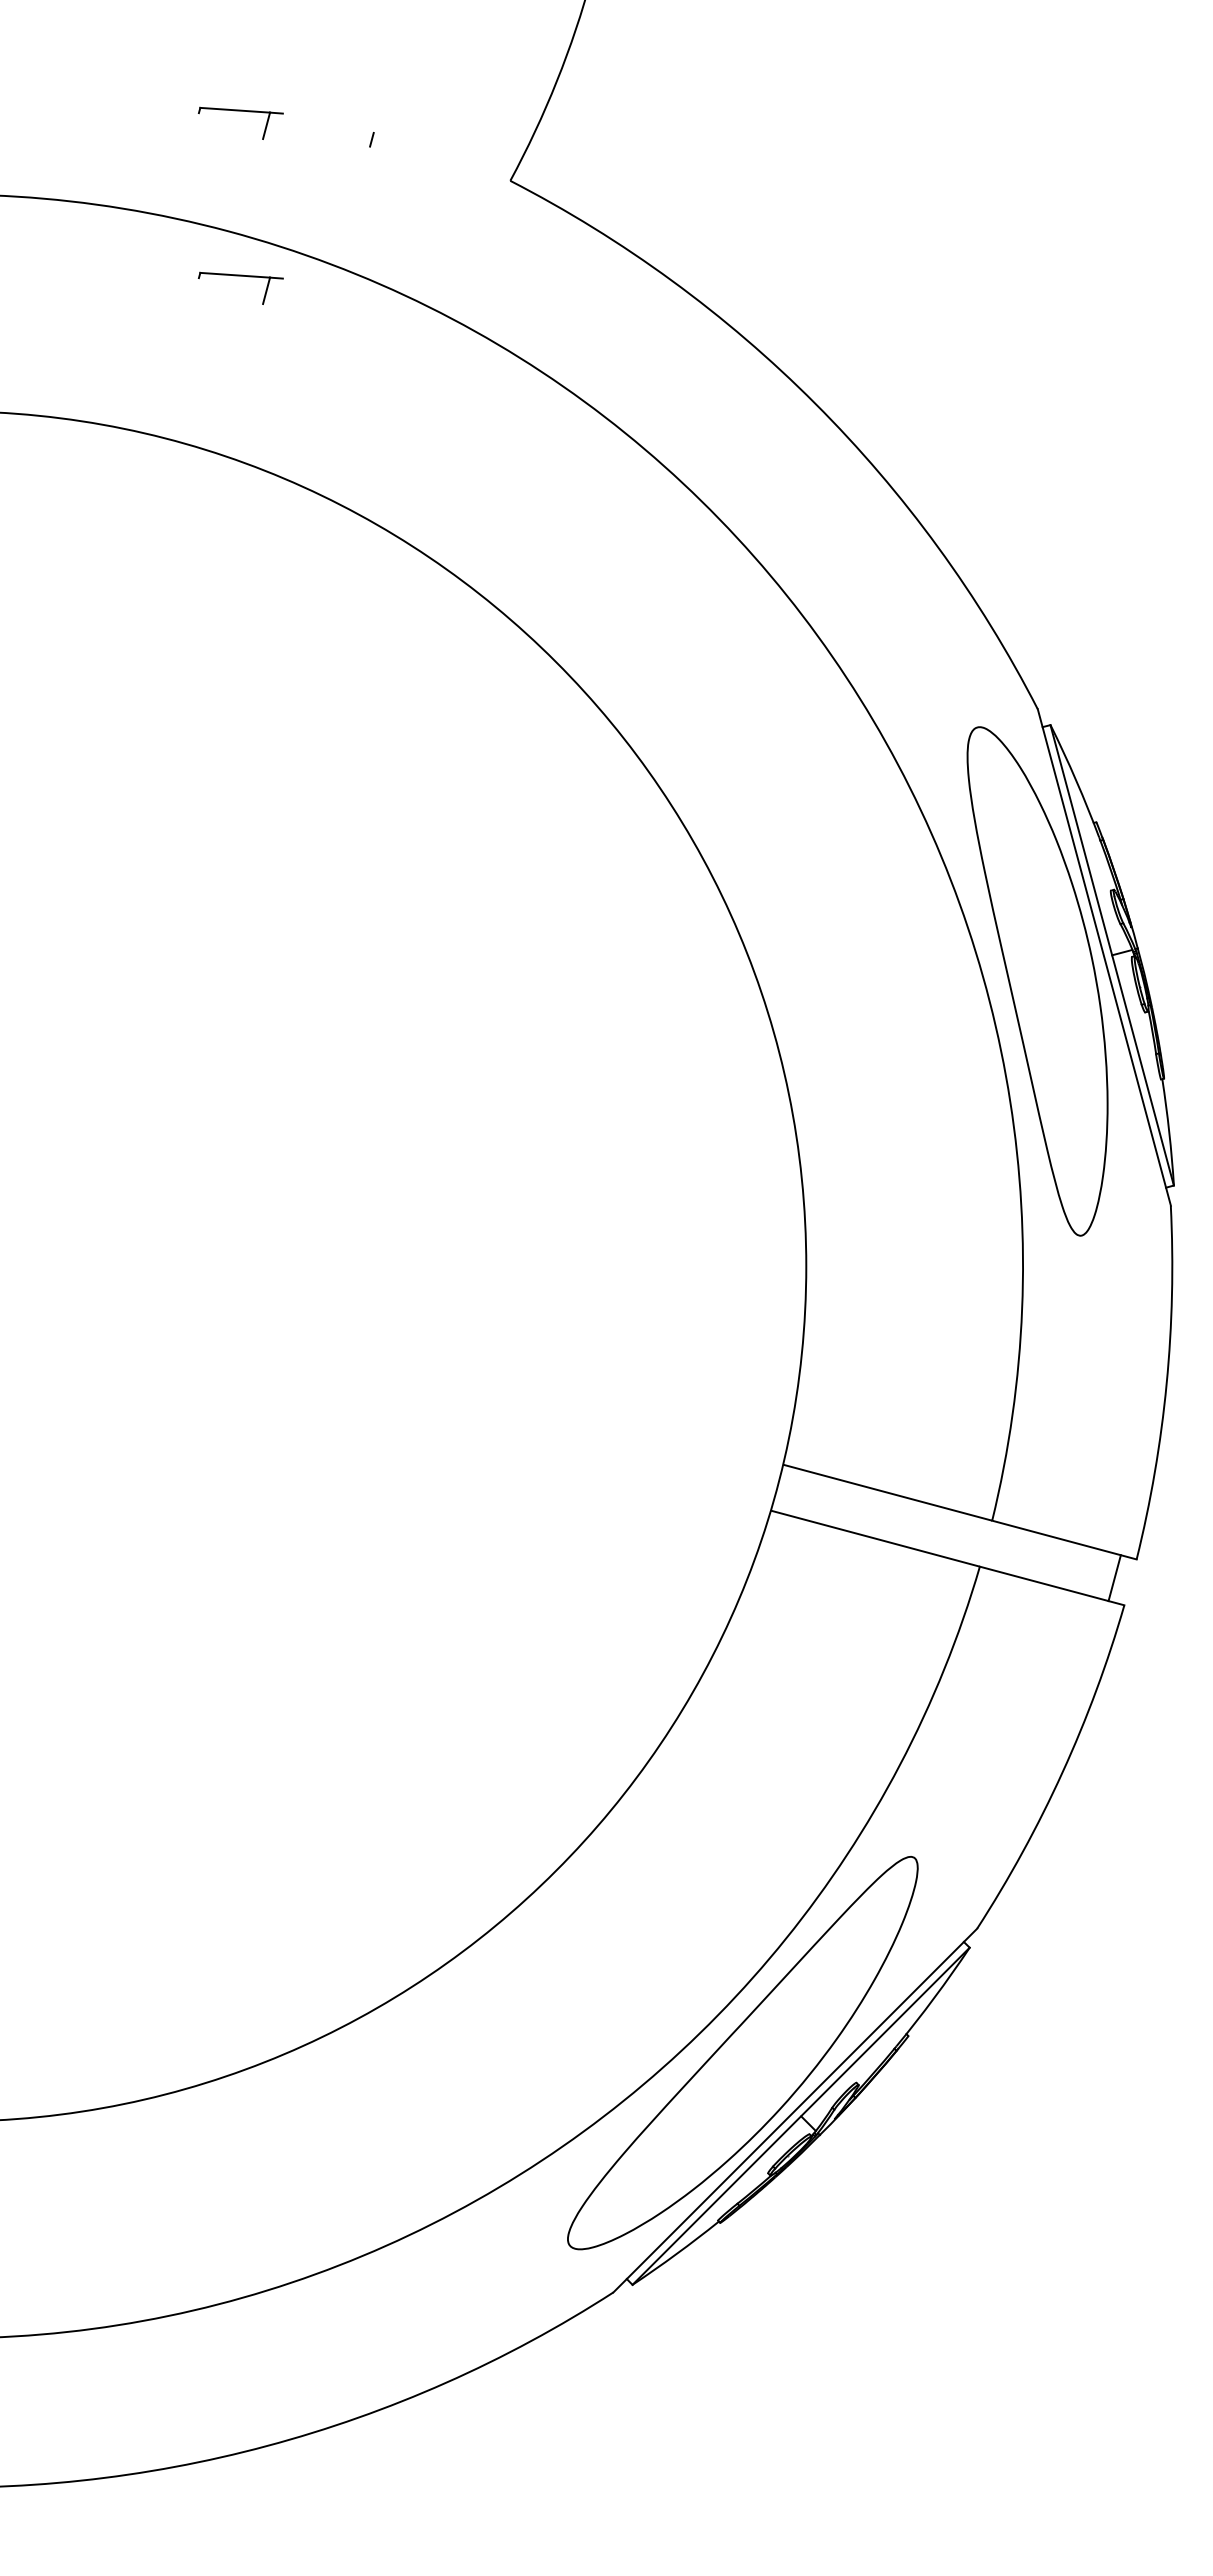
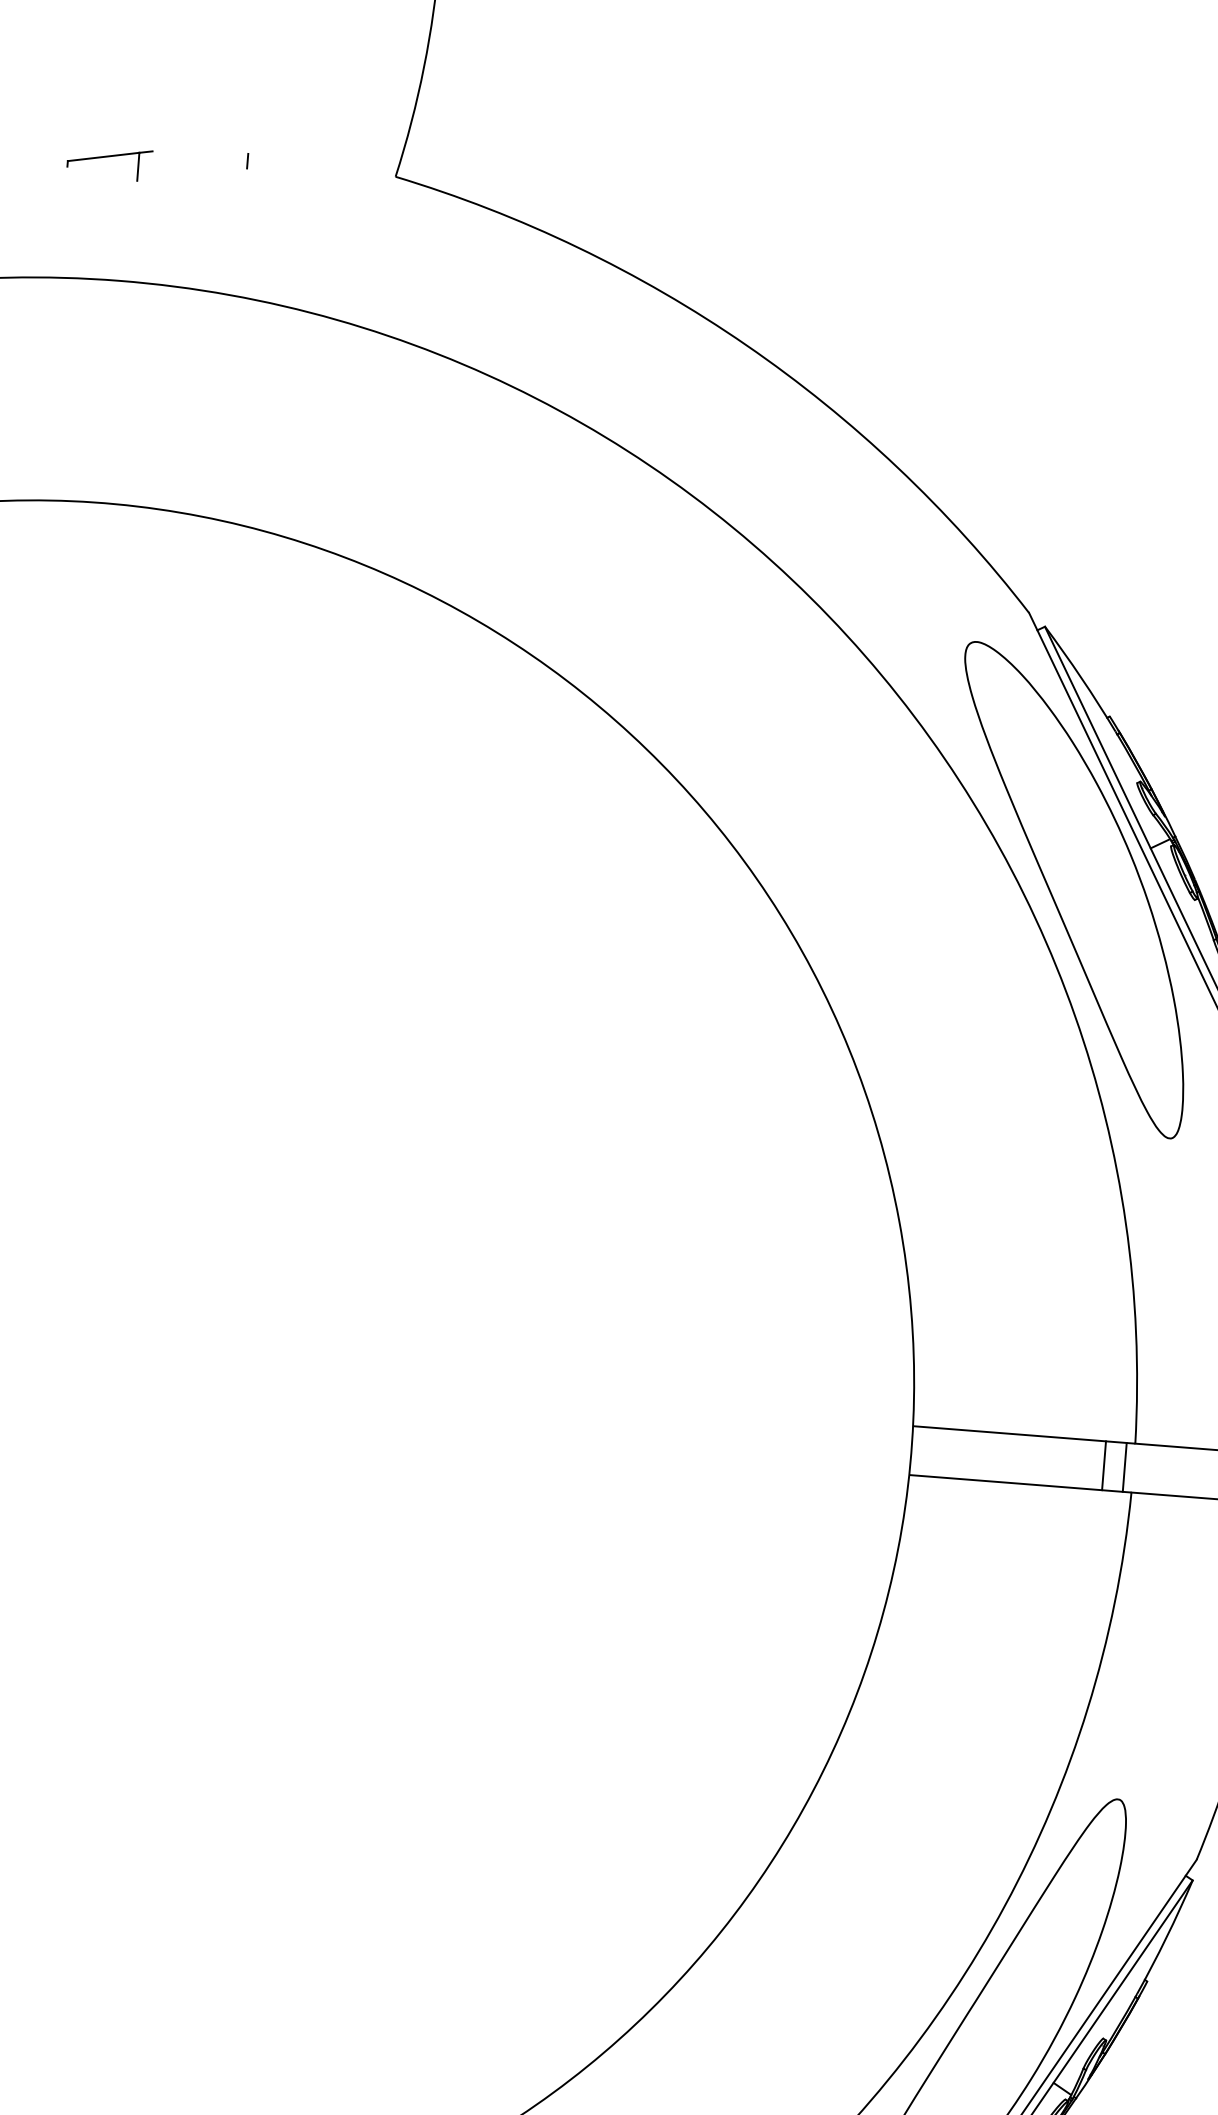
part: (240, 276) -> (140, 324), removed
line: (958, 1536) -> (1104, 1465), added
line: (977, 1541) -> (1124, 1467), added

